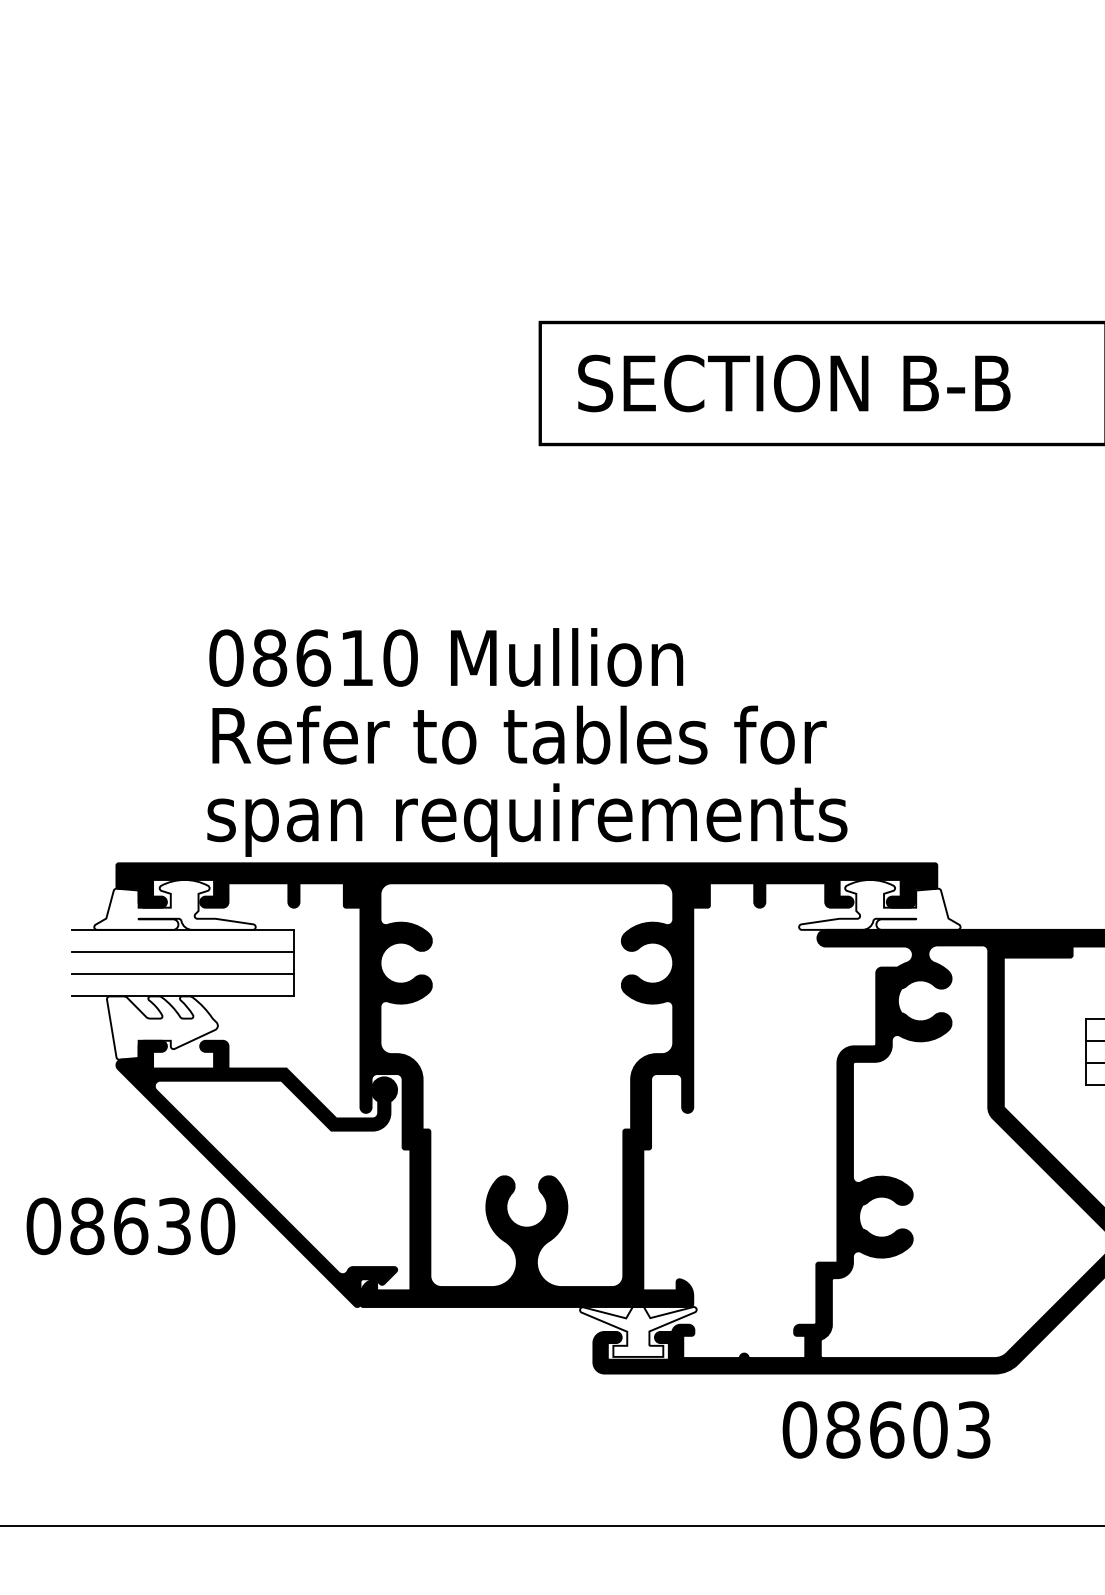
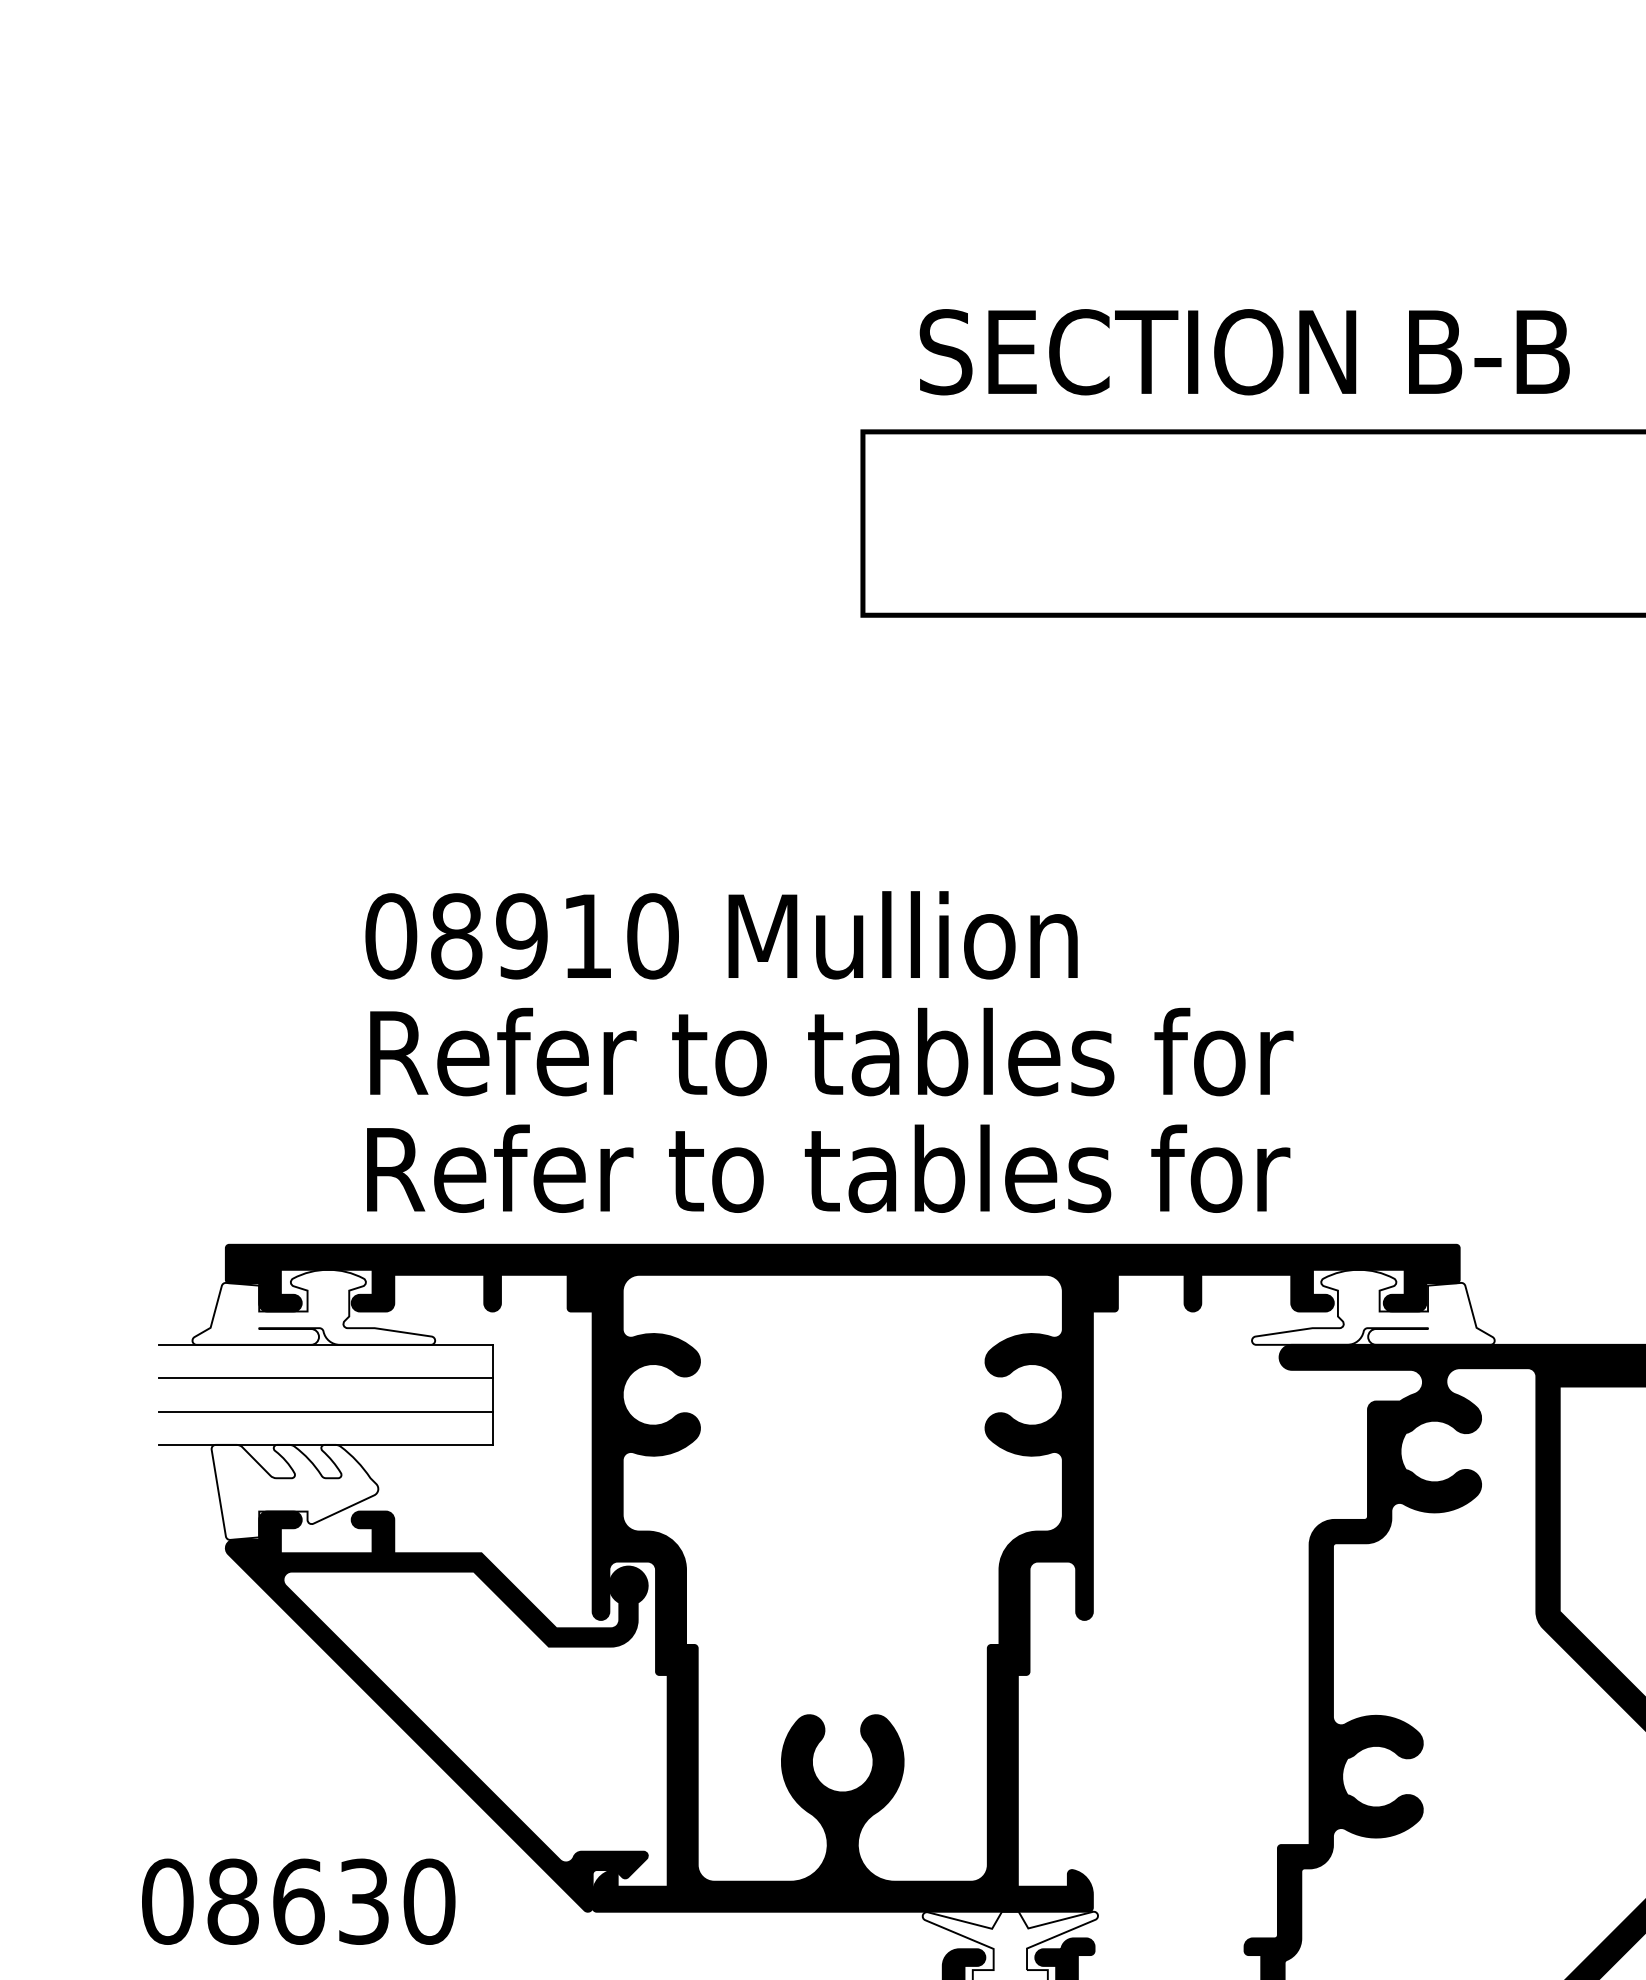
text: (794, 383) -> (1245, 352), moved
text: (313, 657) -> (522, 935), 08610 -> 08910
text: (527, 819) -> (843, 1178), span requirements -> Refer to tables for
text: (130, 1226) -> (298, 1901), moved

